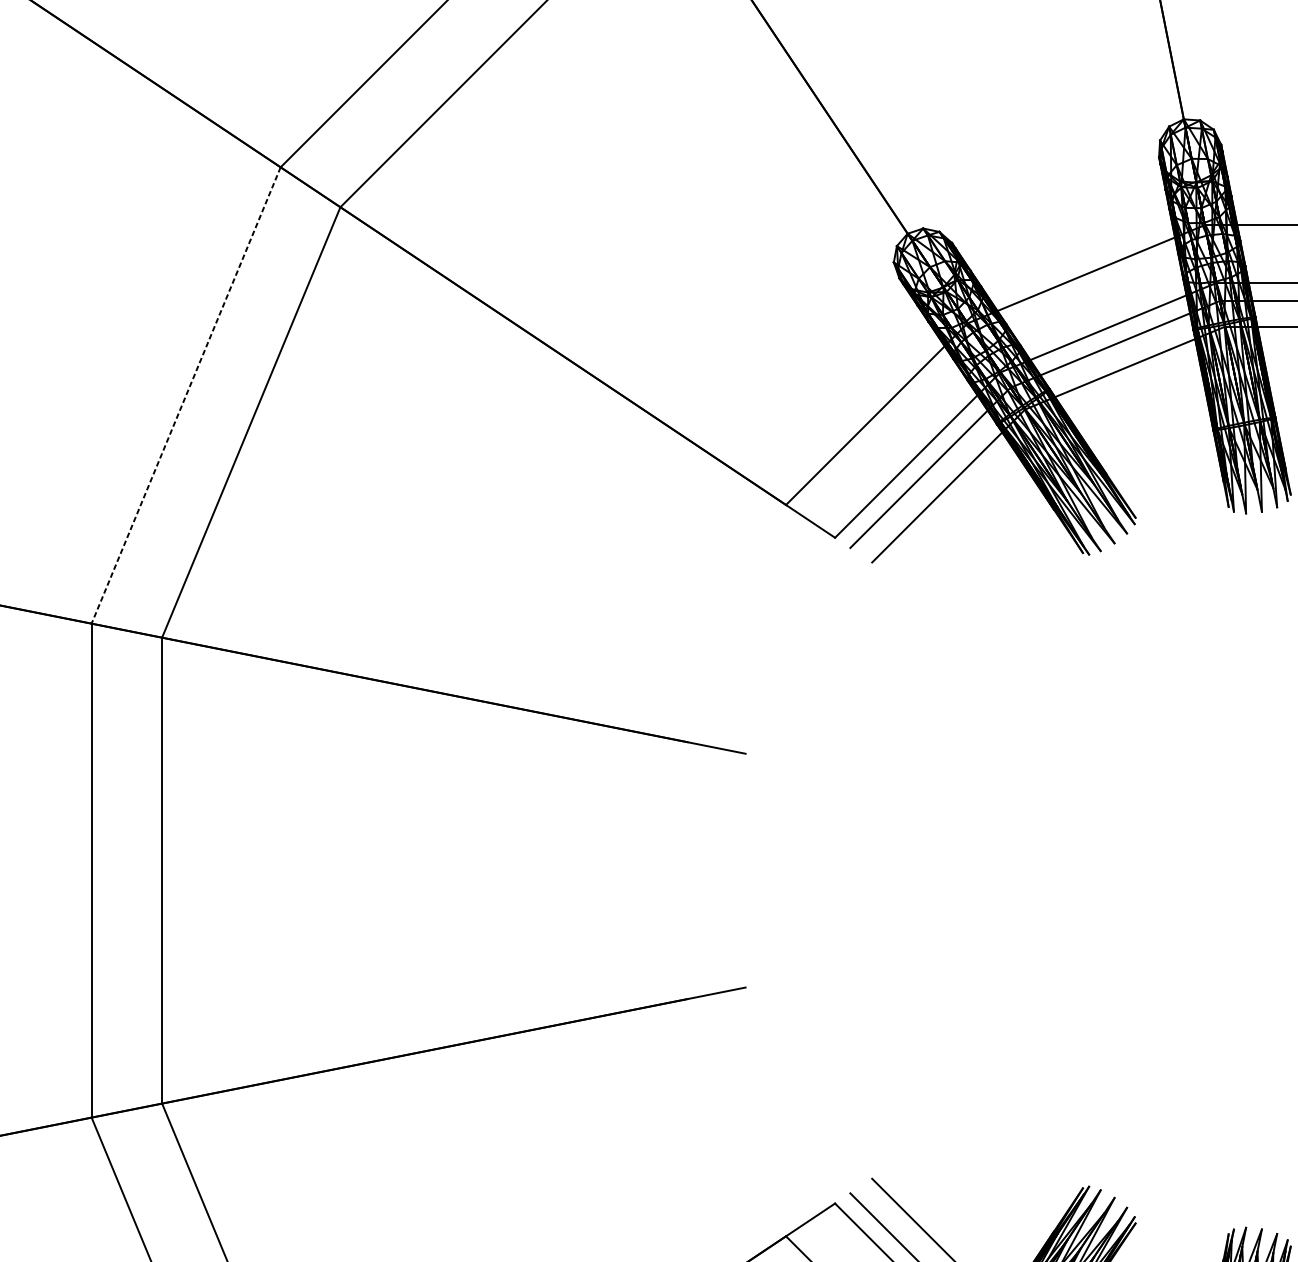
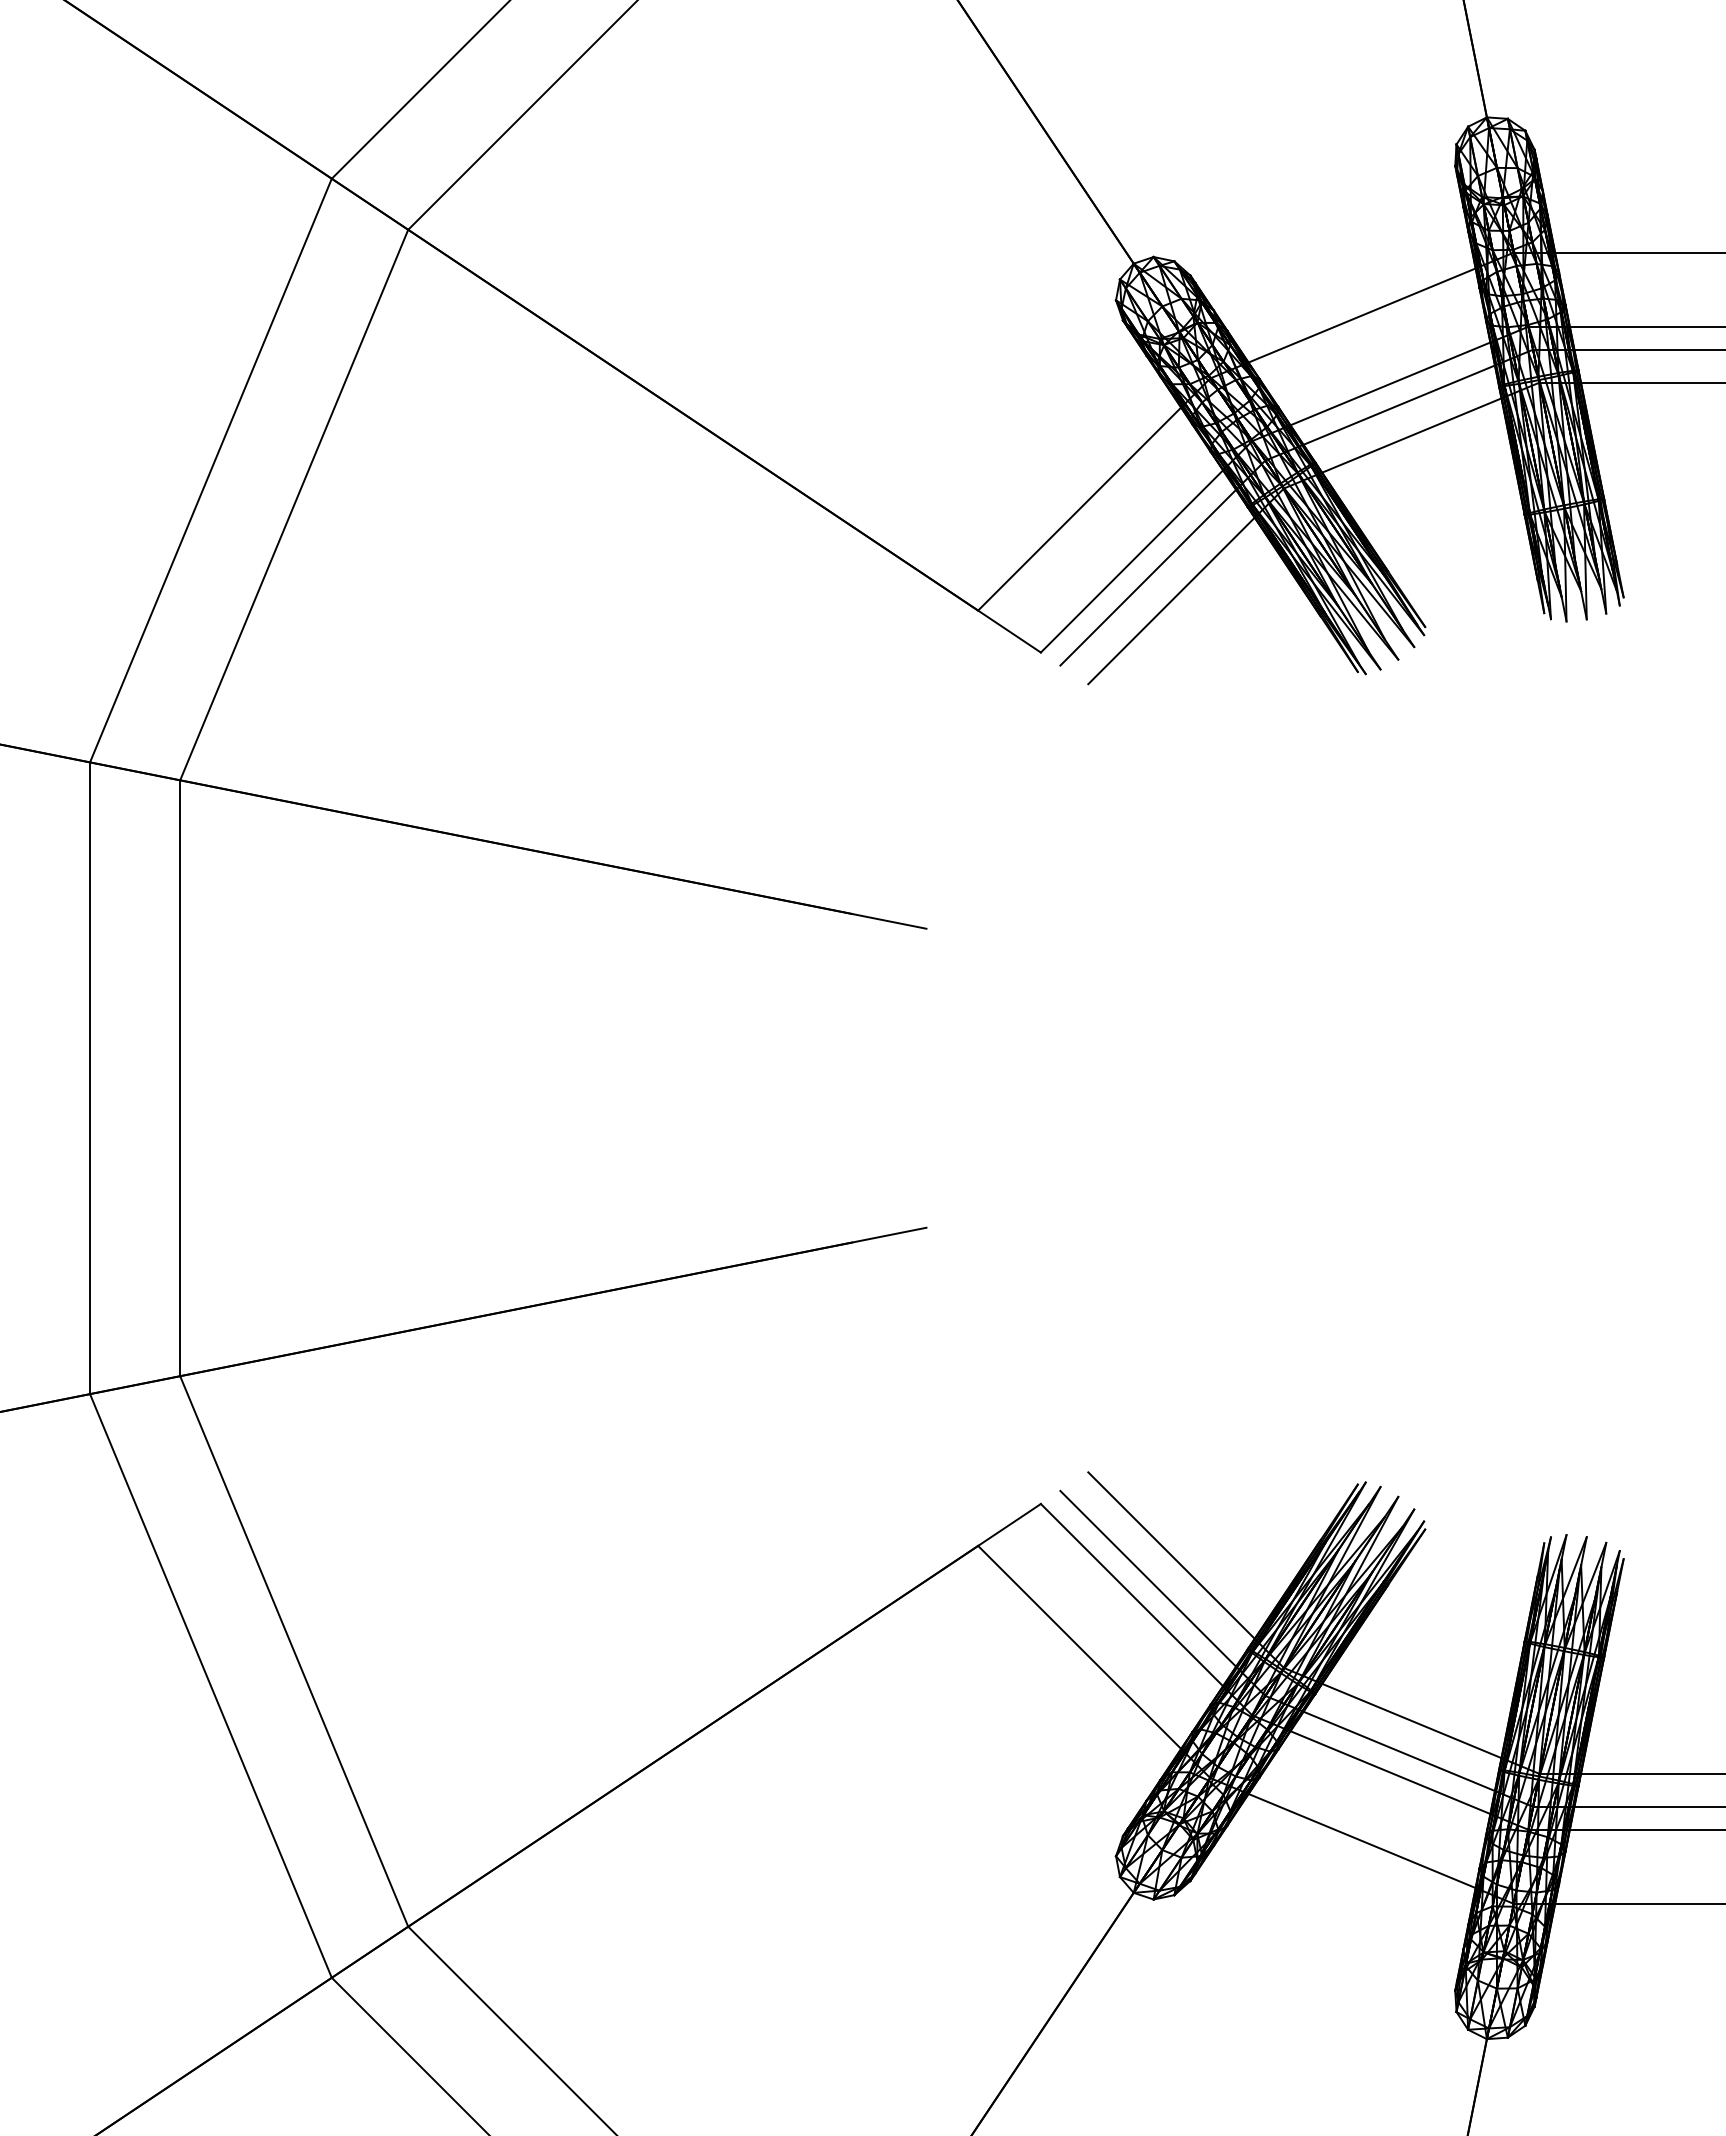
line: (185, 395) -> (210, 470), dashed -> solid

